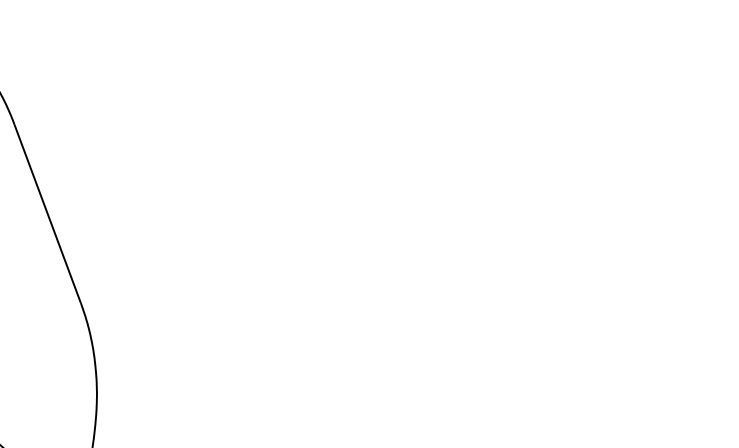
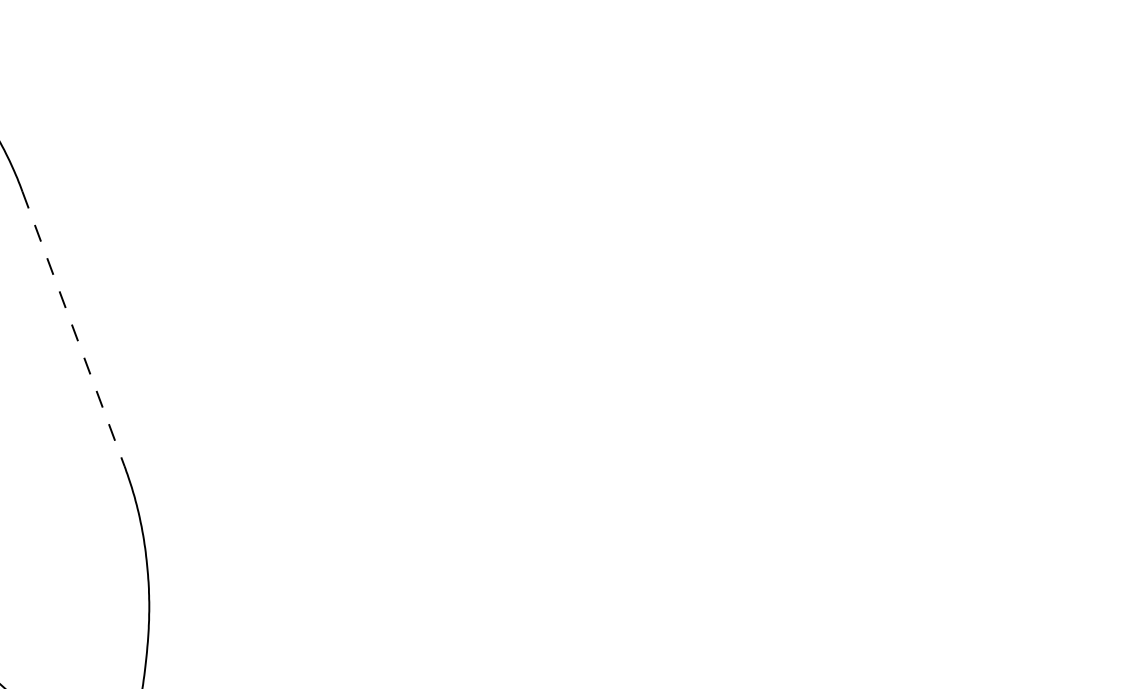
line: (47, 214) -> (73, 329), solid -> dashed

